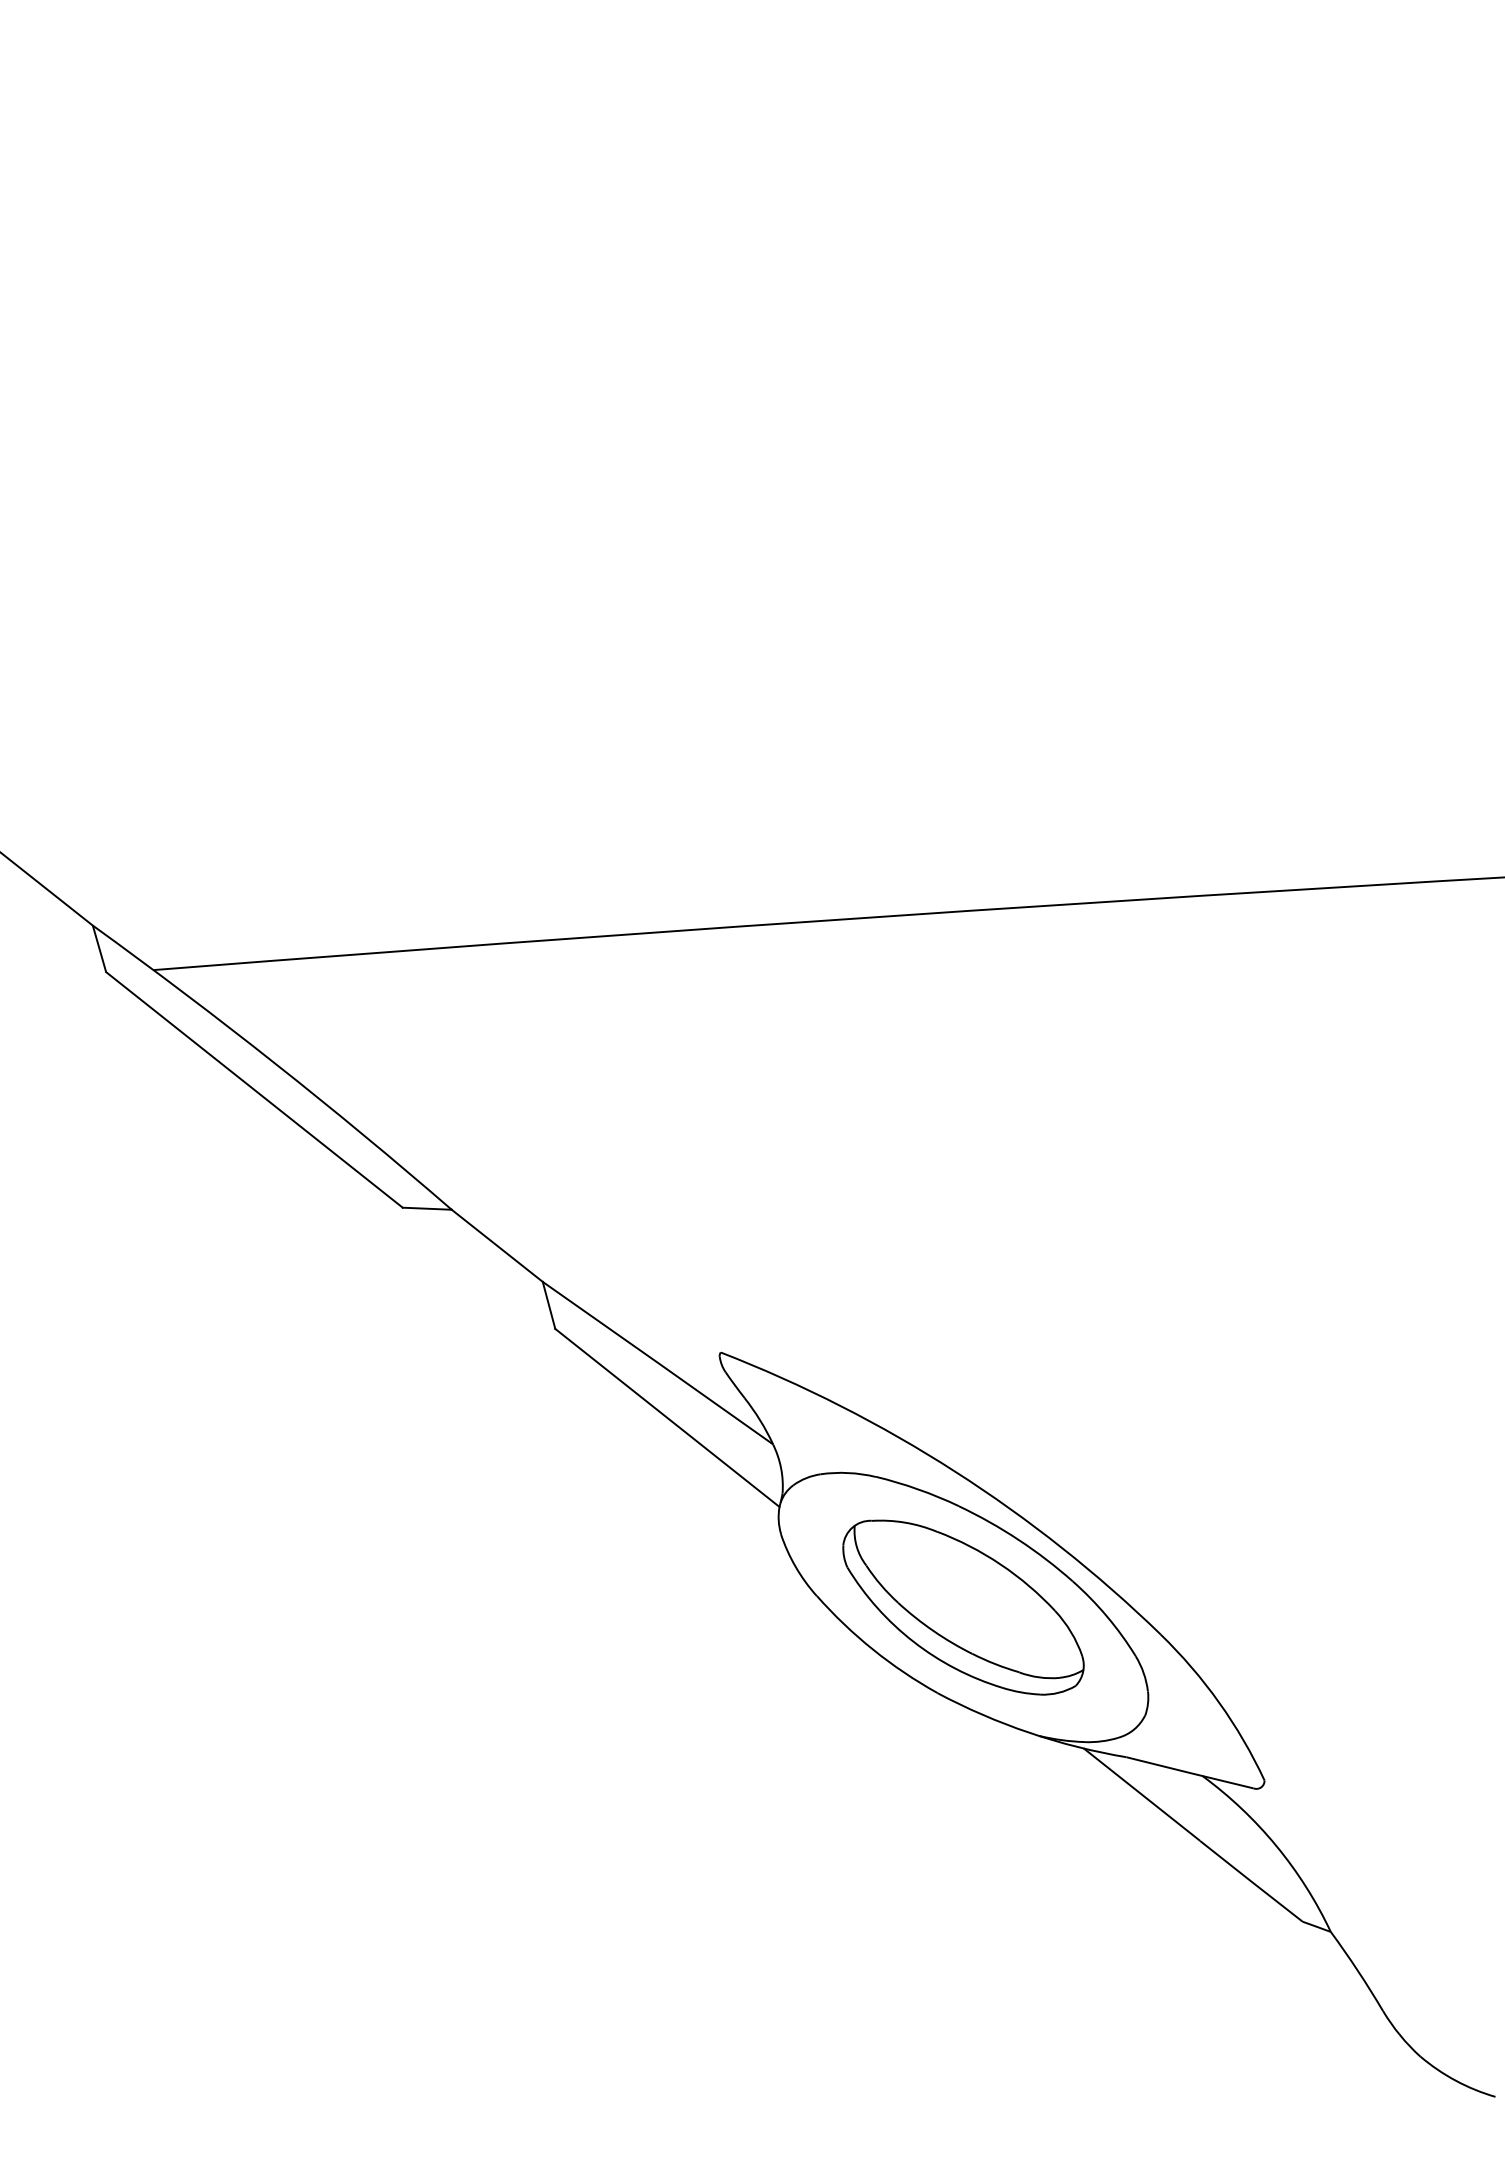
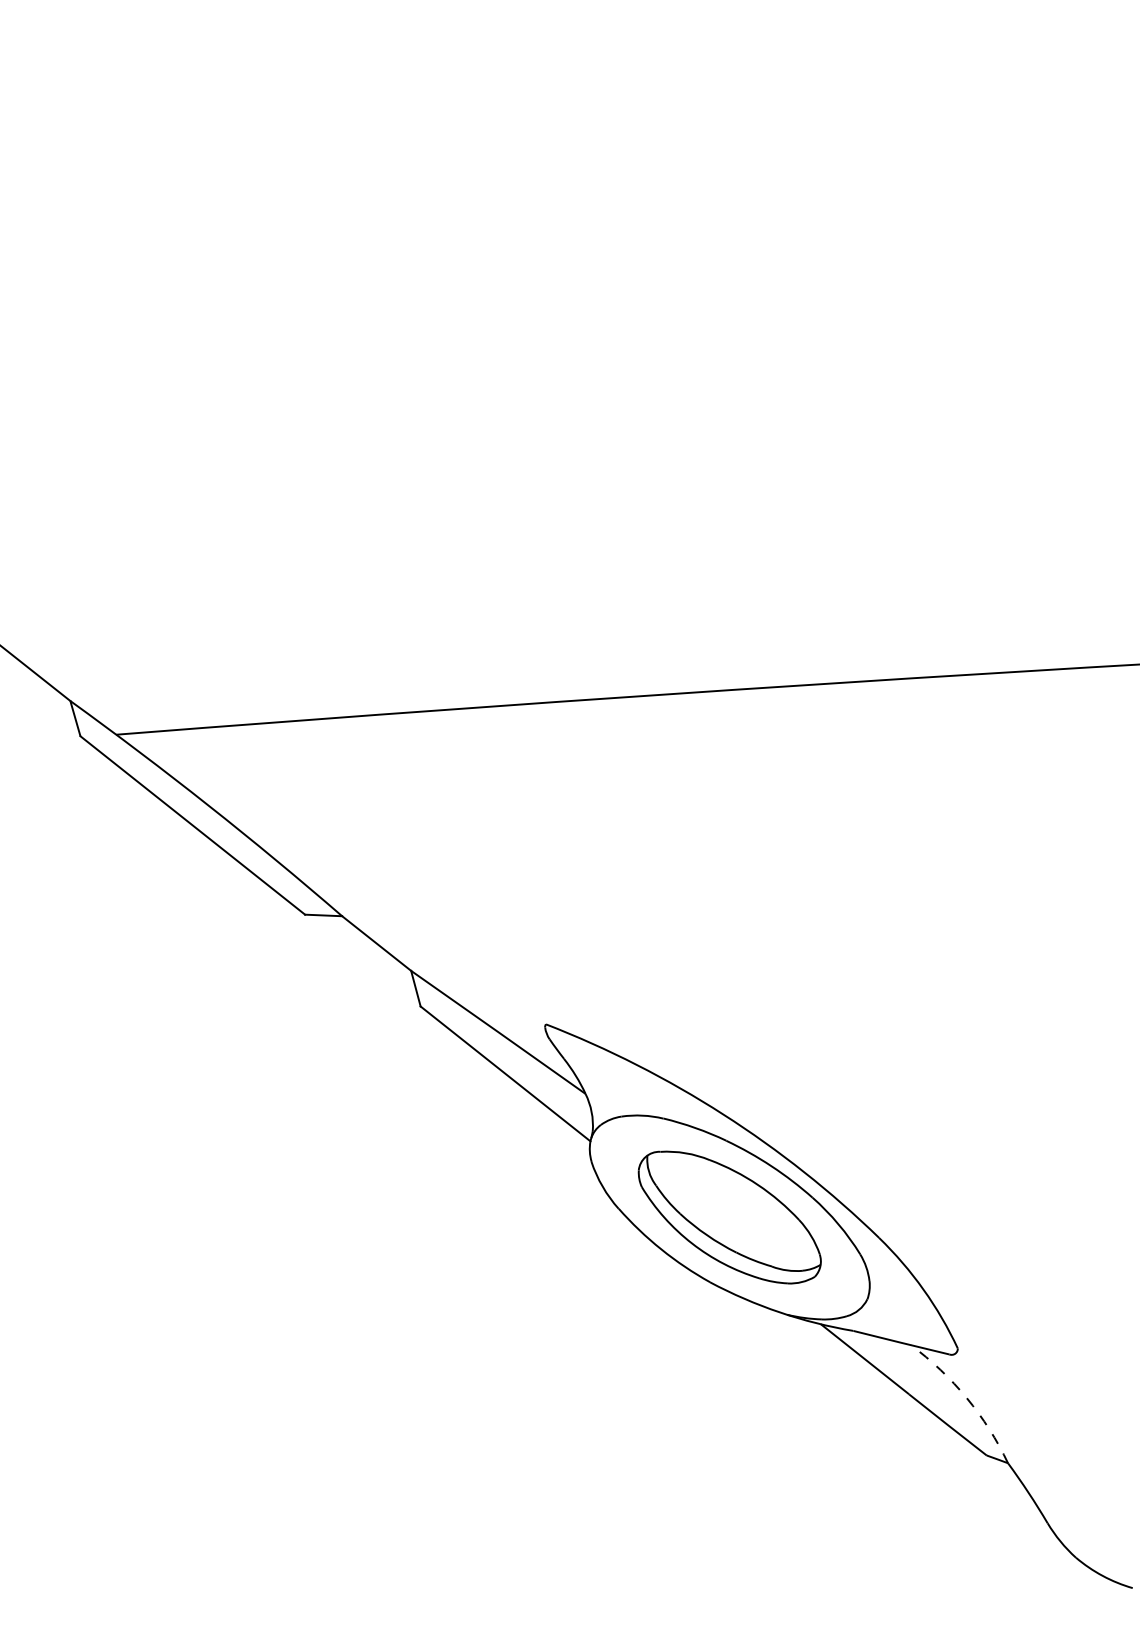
arc: (1276, 1846) -> (966, 1398), solid -> dashed

